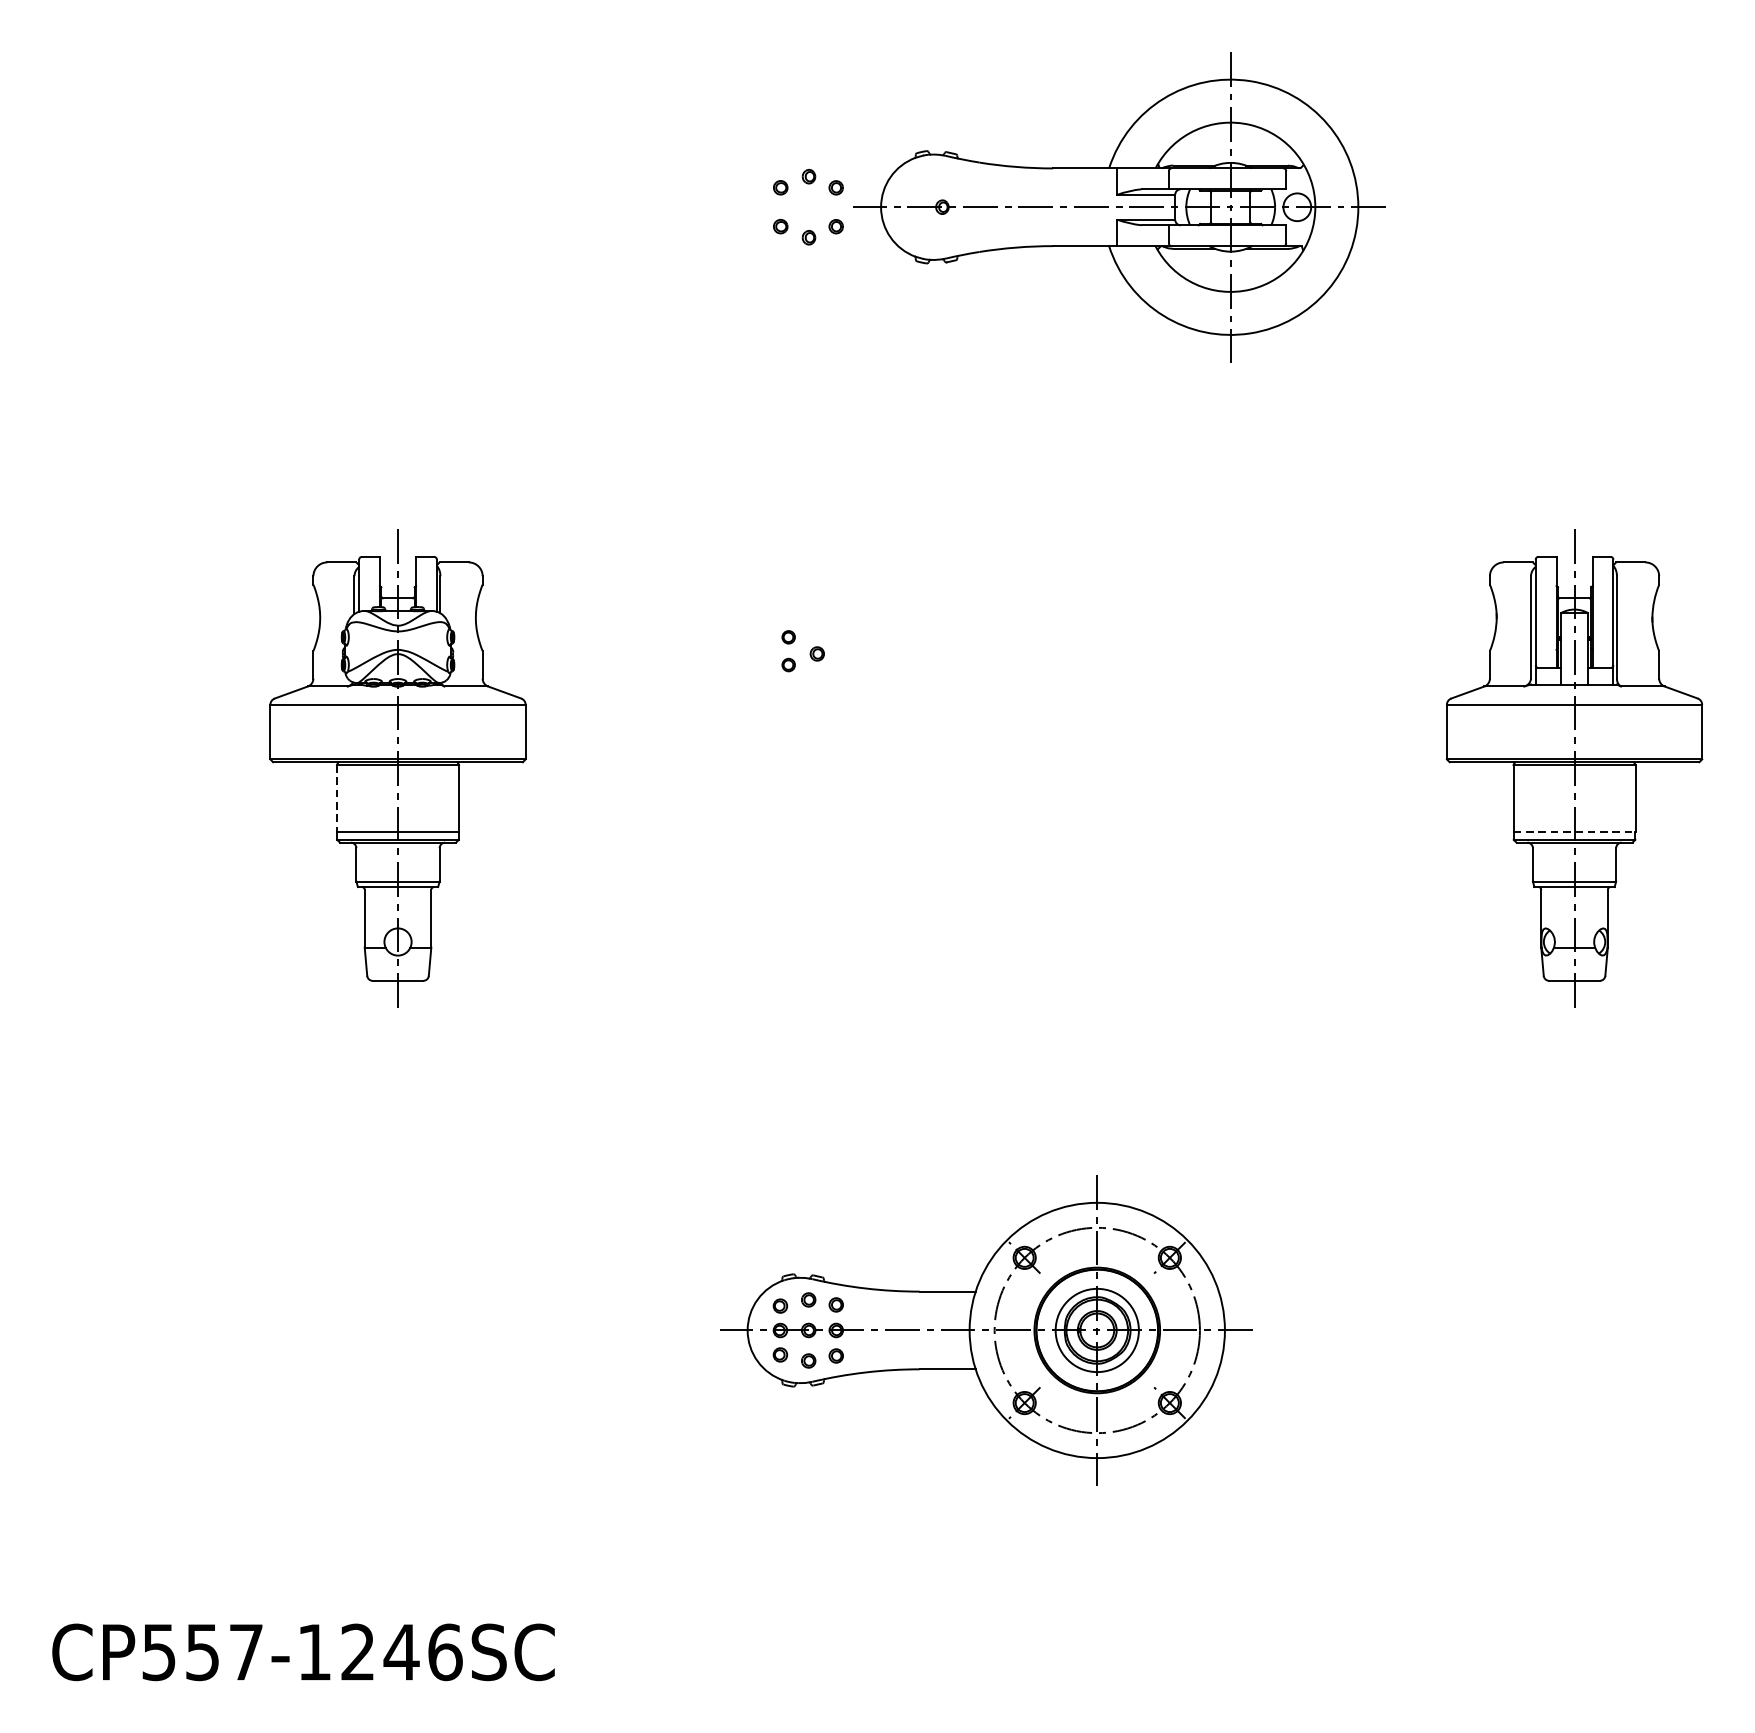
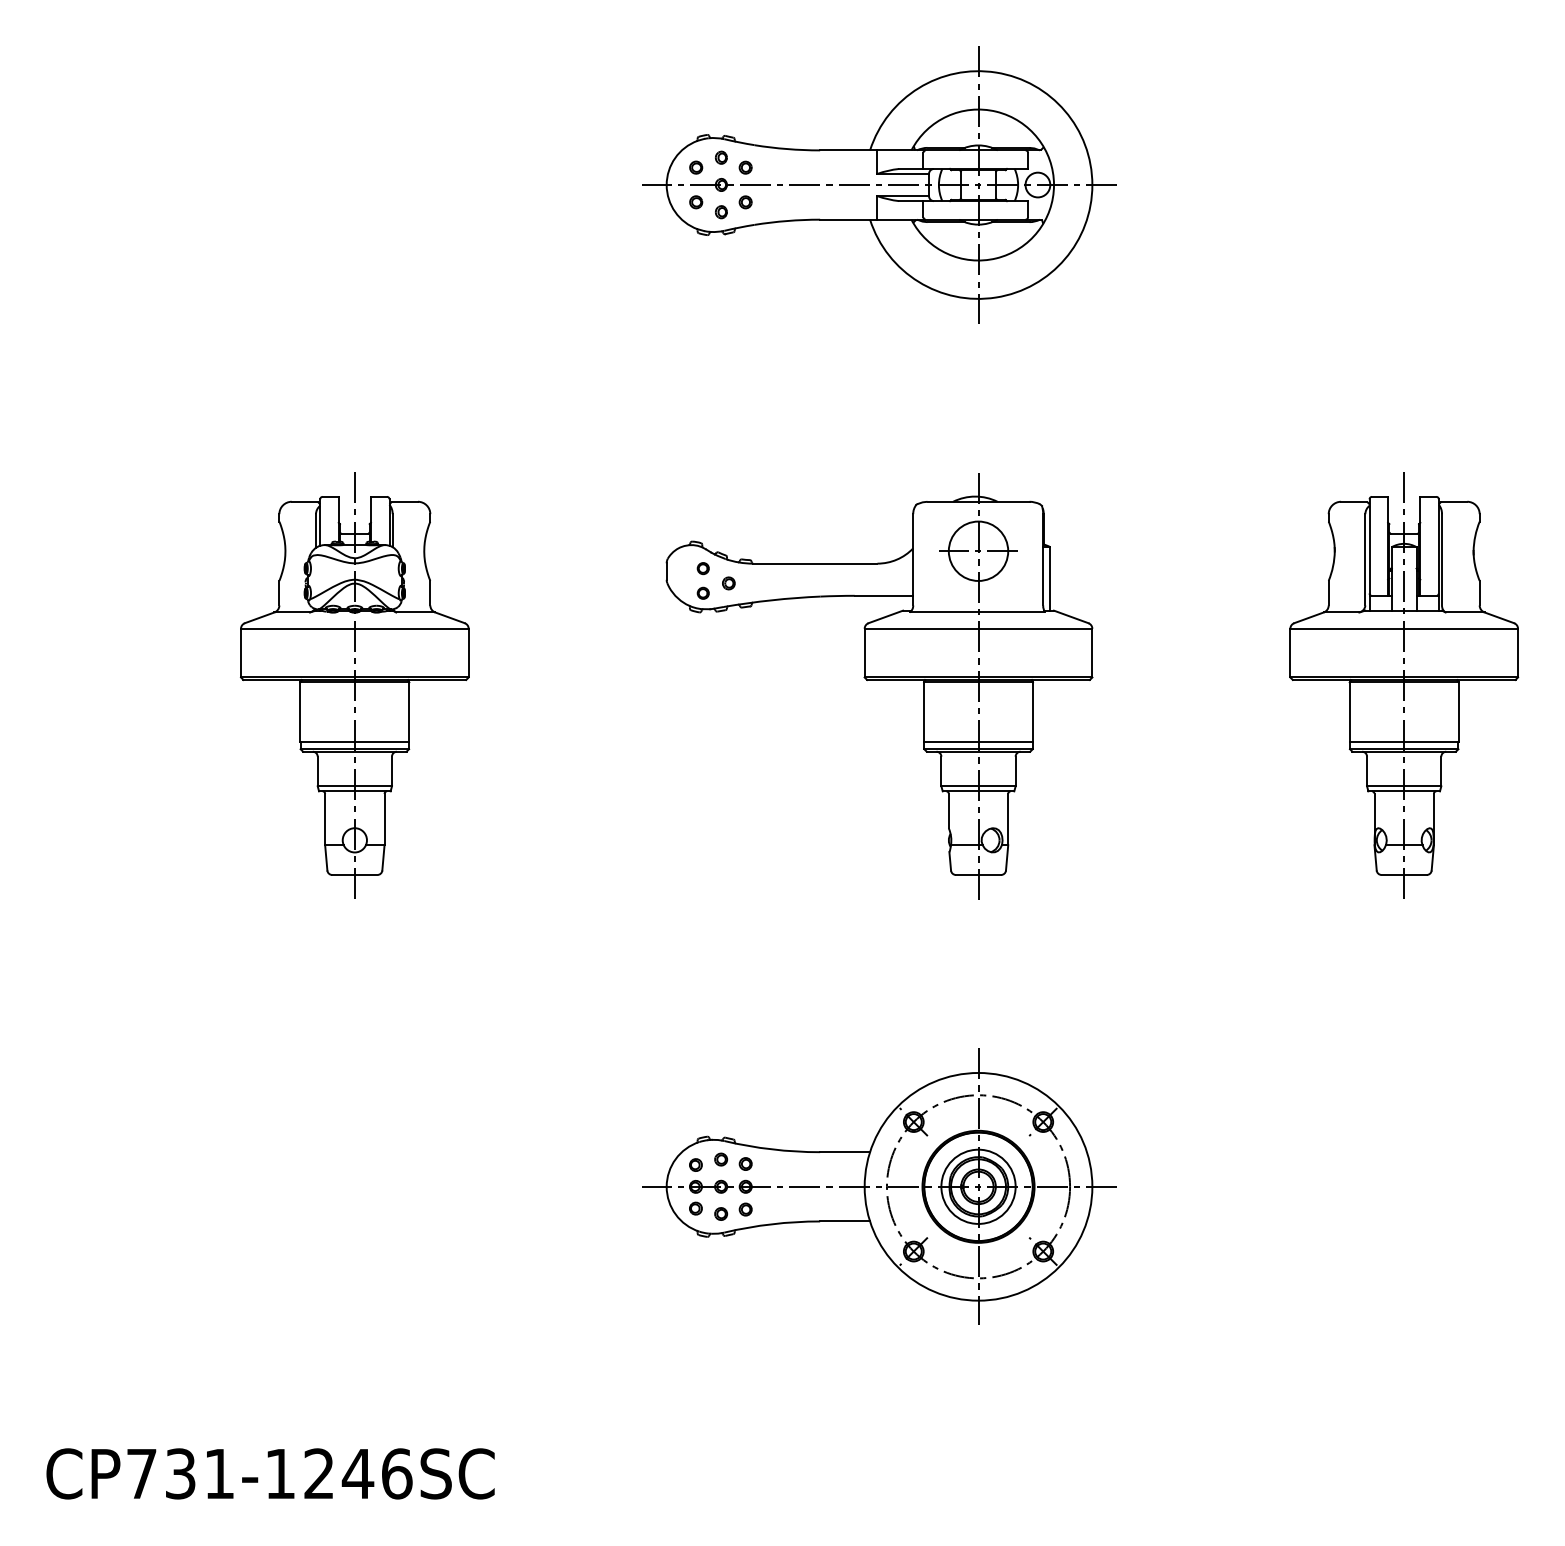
part: (1119, 206) -> (879, 184), moved
part: (986, 769) -> (879, 686), added
line: (337, 798) -> (300, 712), dashed -> solid
line: (1574, 831) -> (1404, 741), dashed -> solid
text: (202, 1651) -> (180, 1473), CP557-1246SC -> CP731-1246SC

